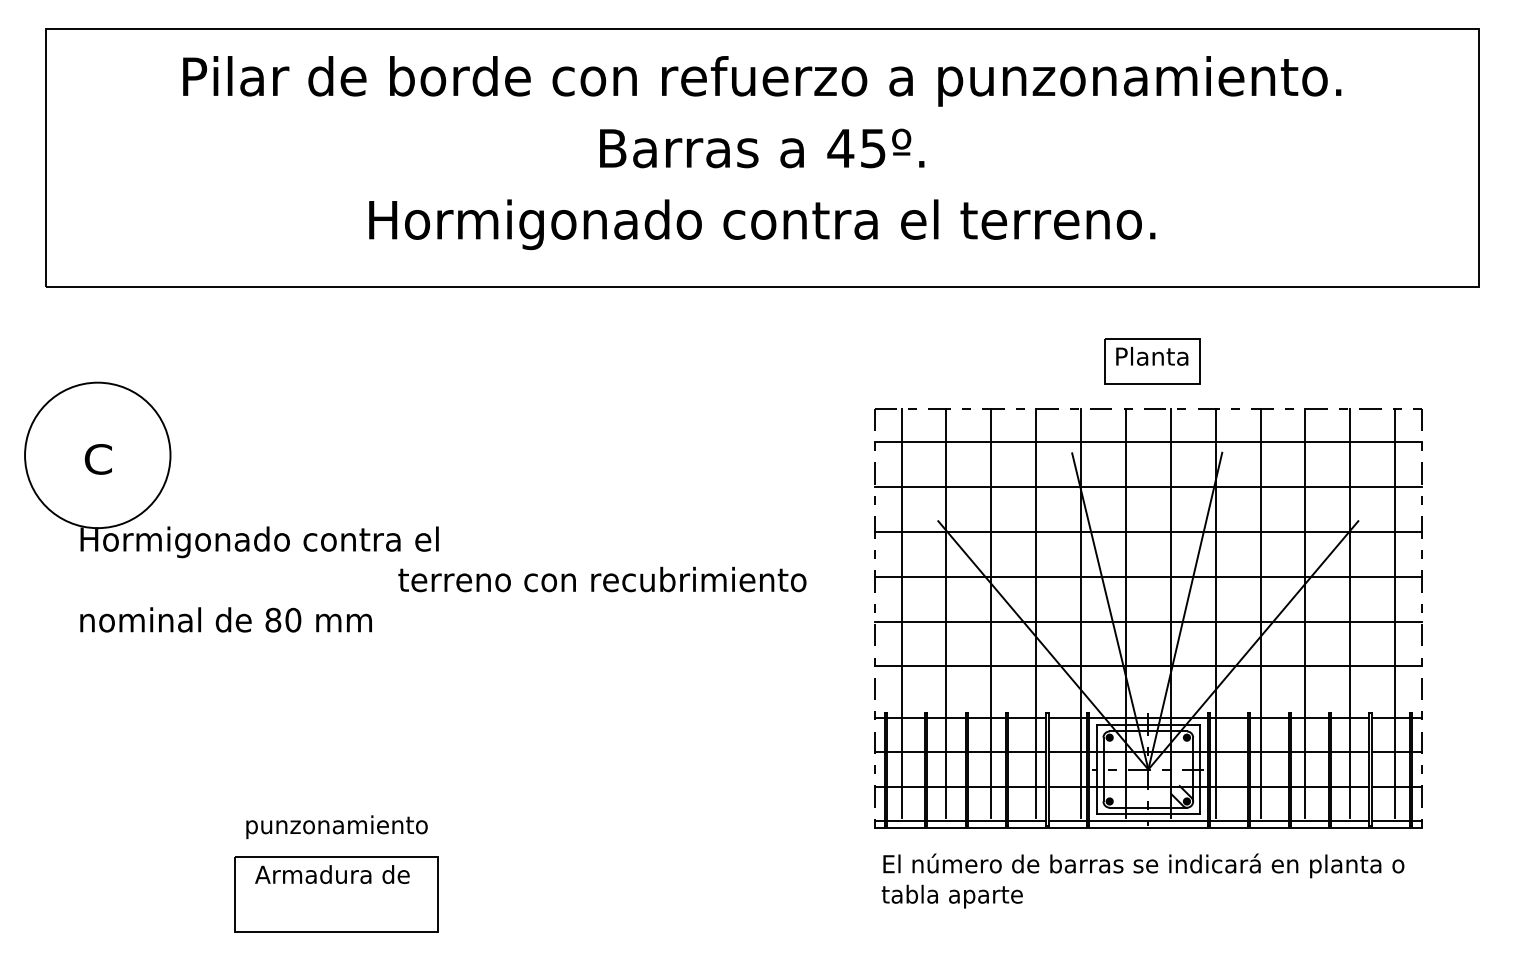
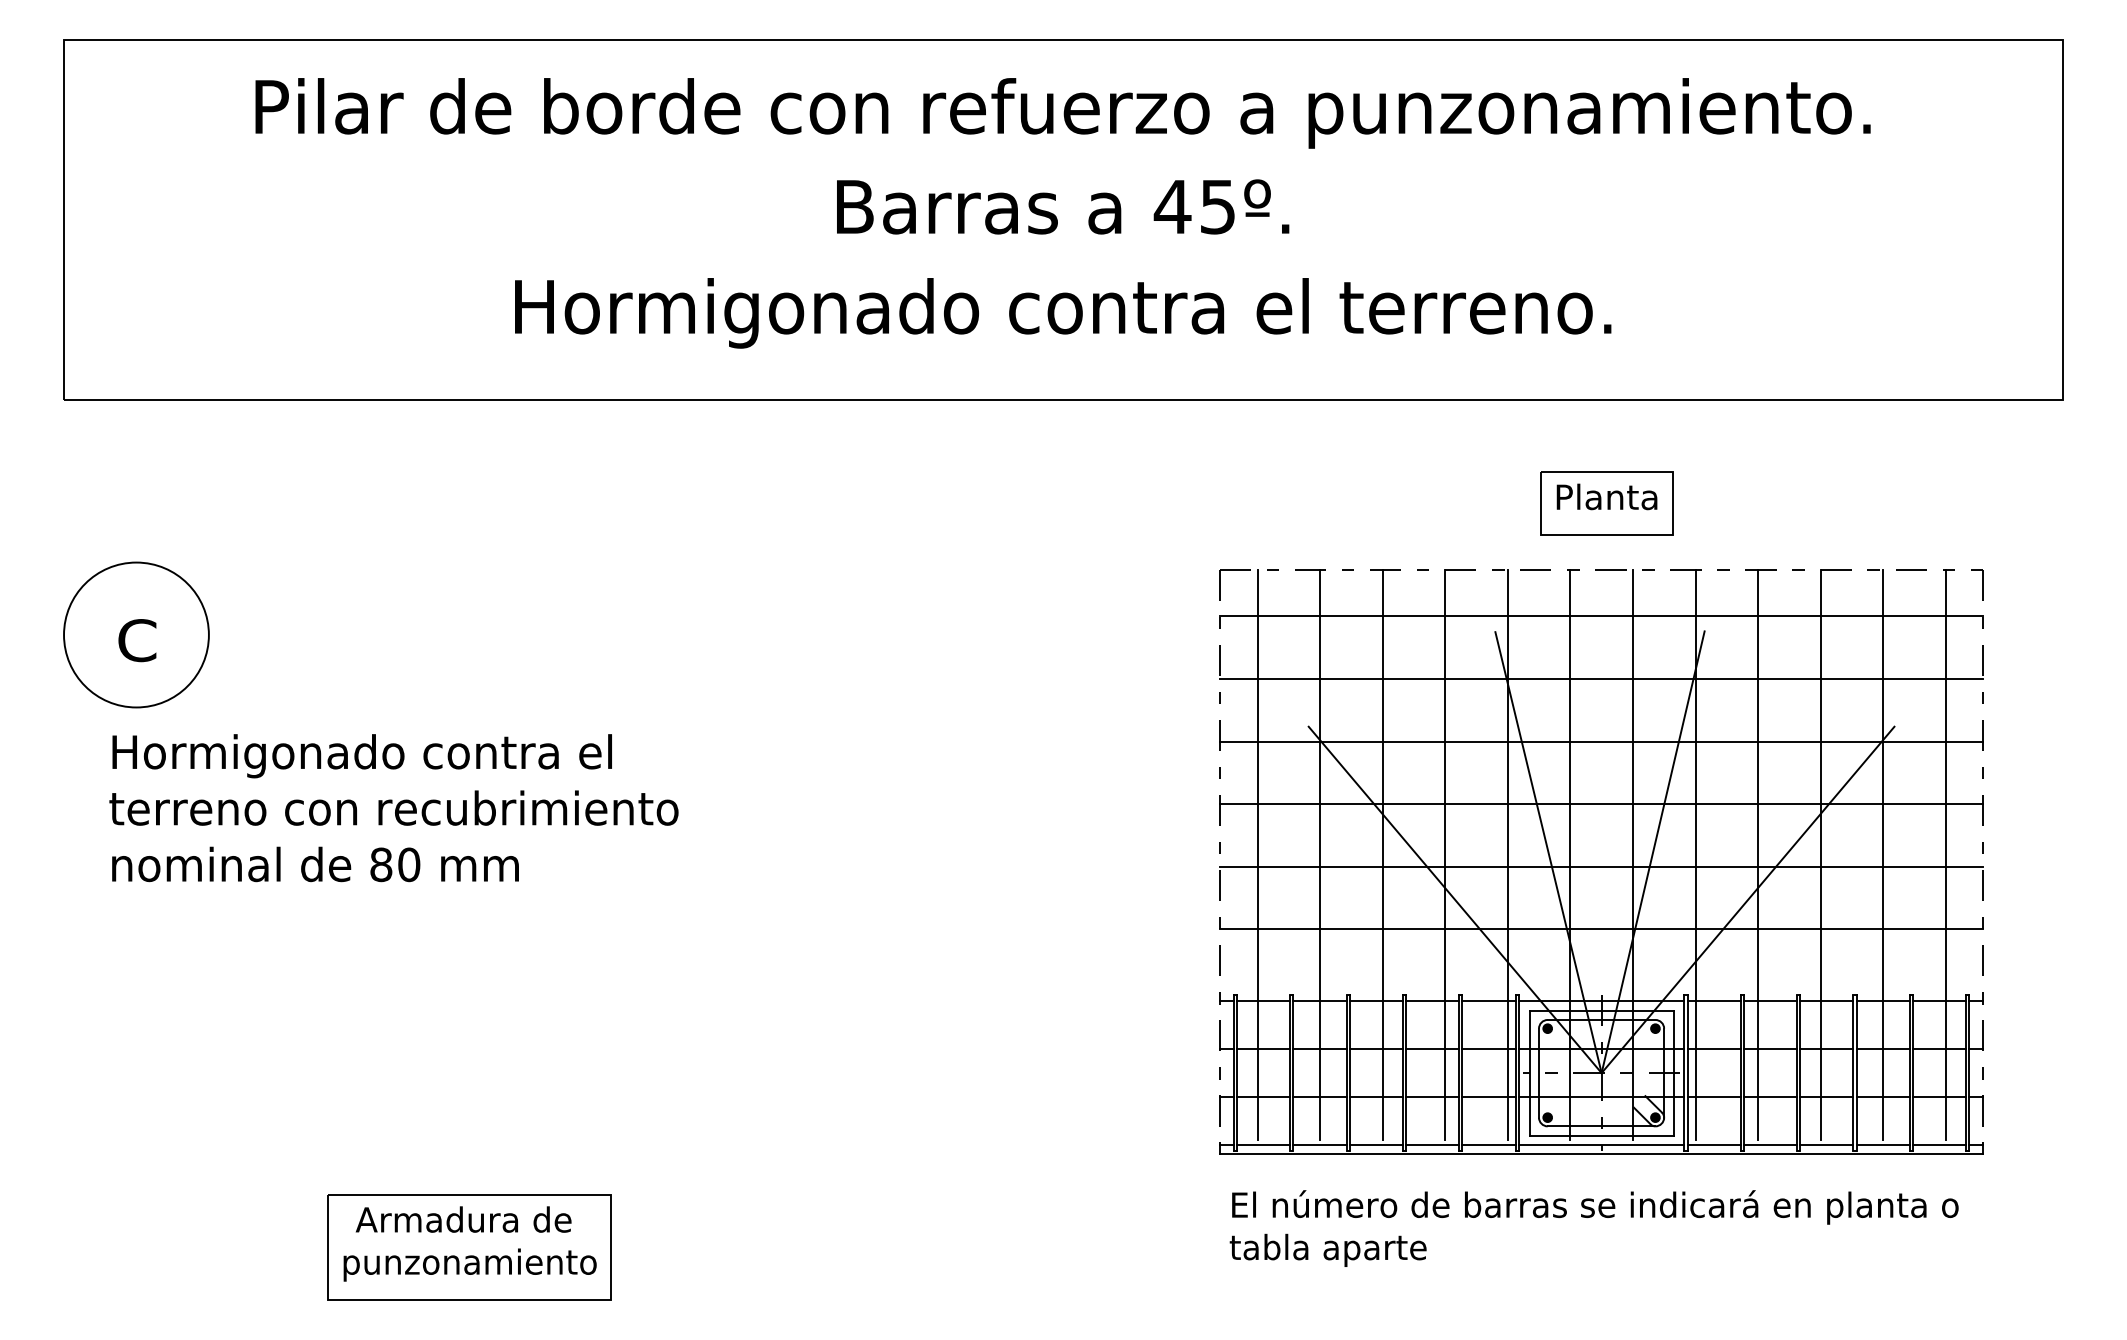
circle: (97, 455) -> (136, 635), size x0.71
text: (602, 579) -> (394, 808), moved
text: (336, 827) -> (469, 1265), moved

